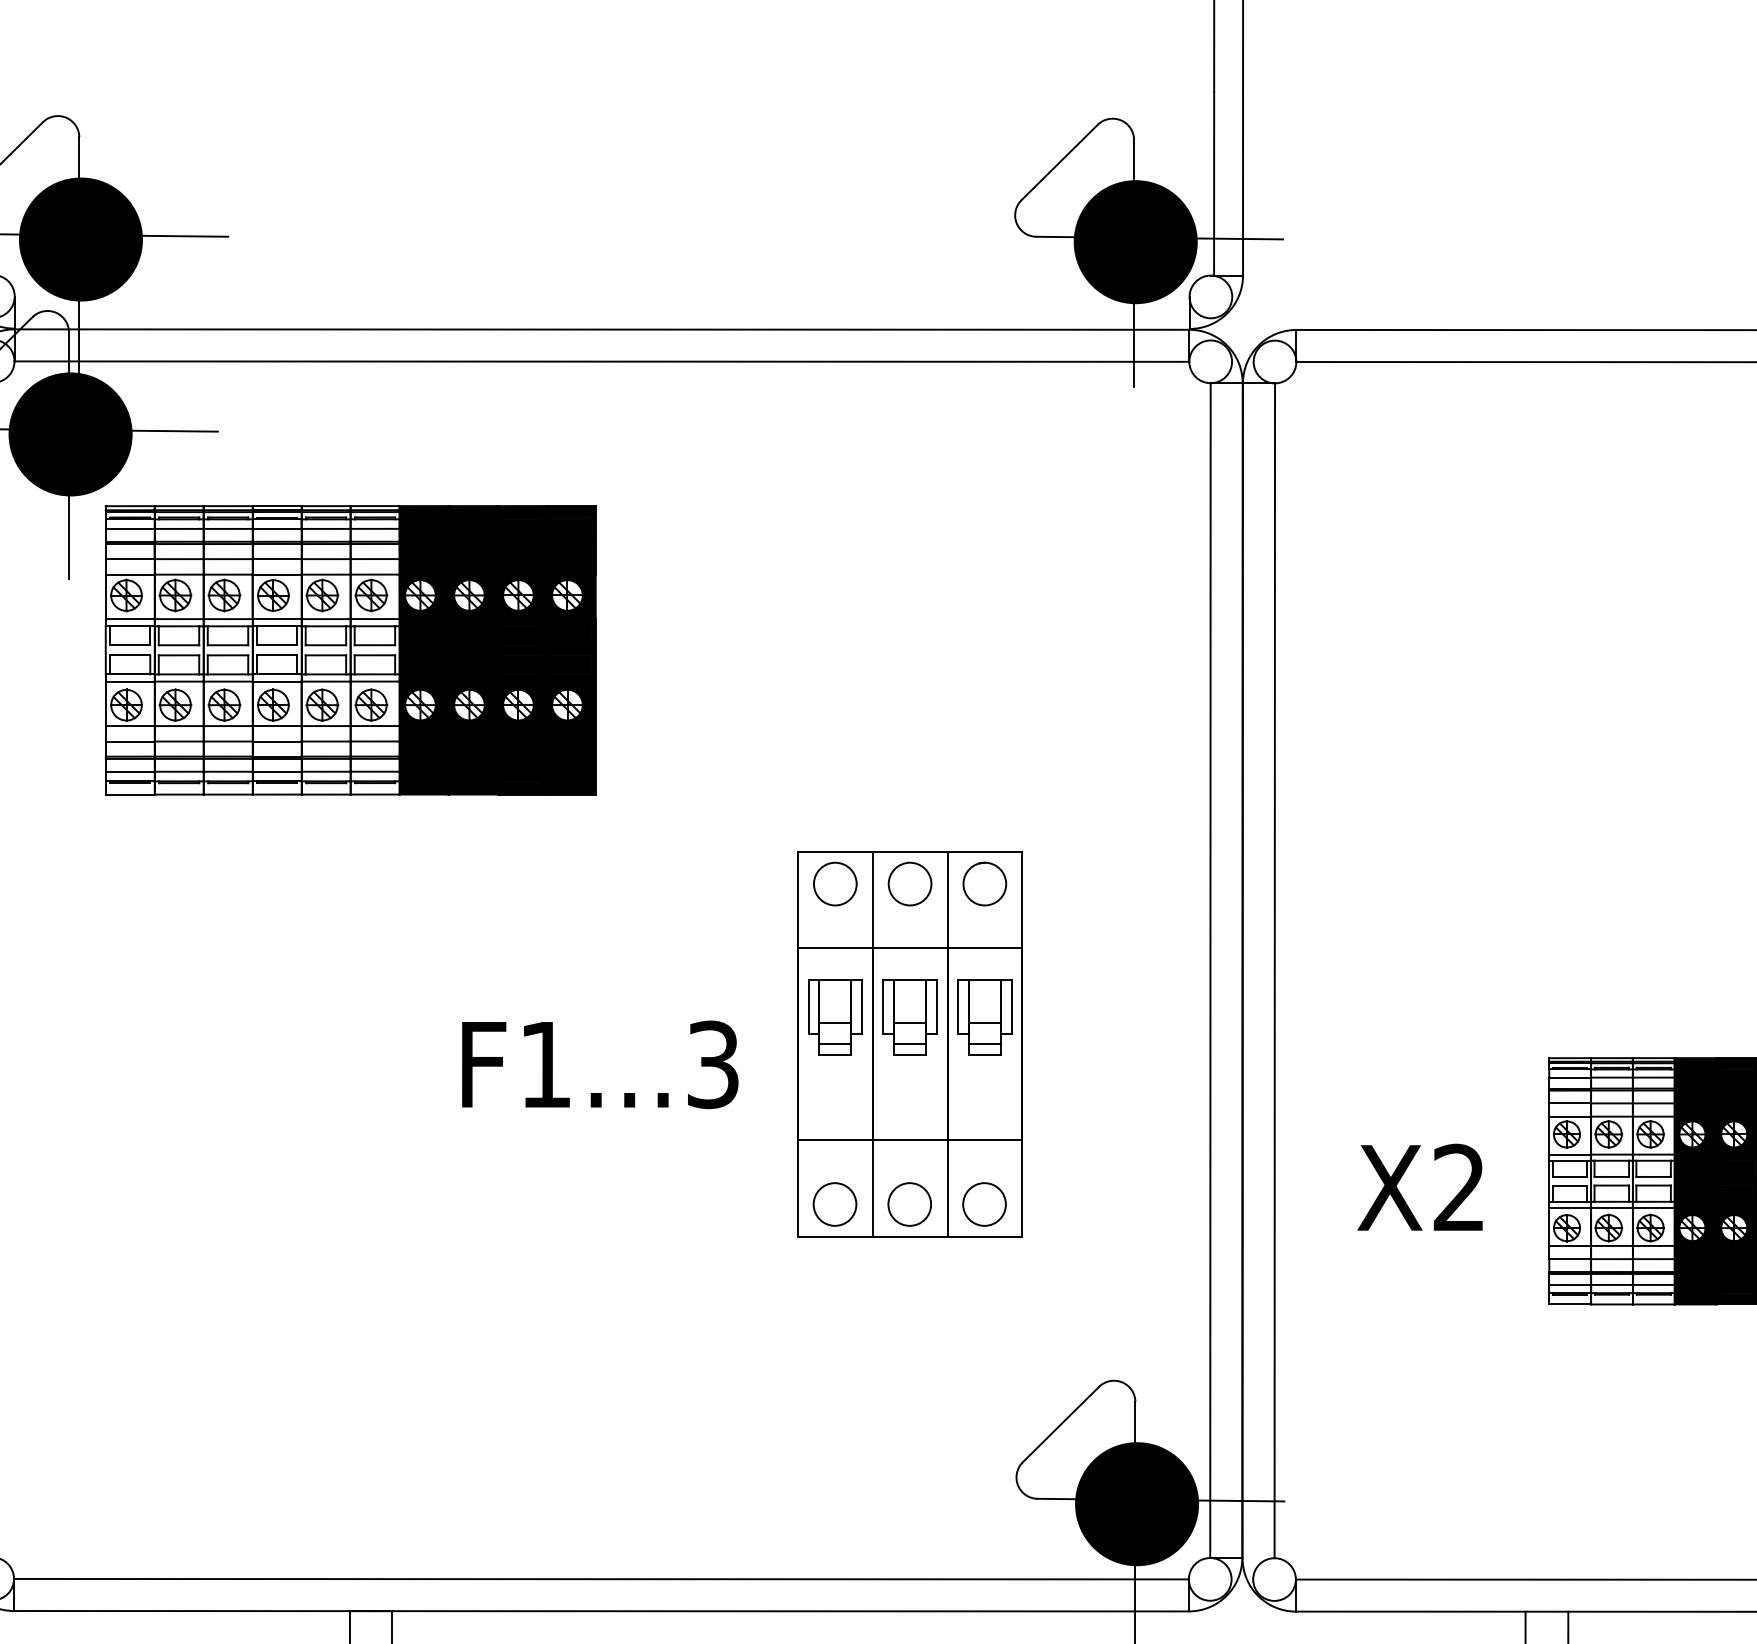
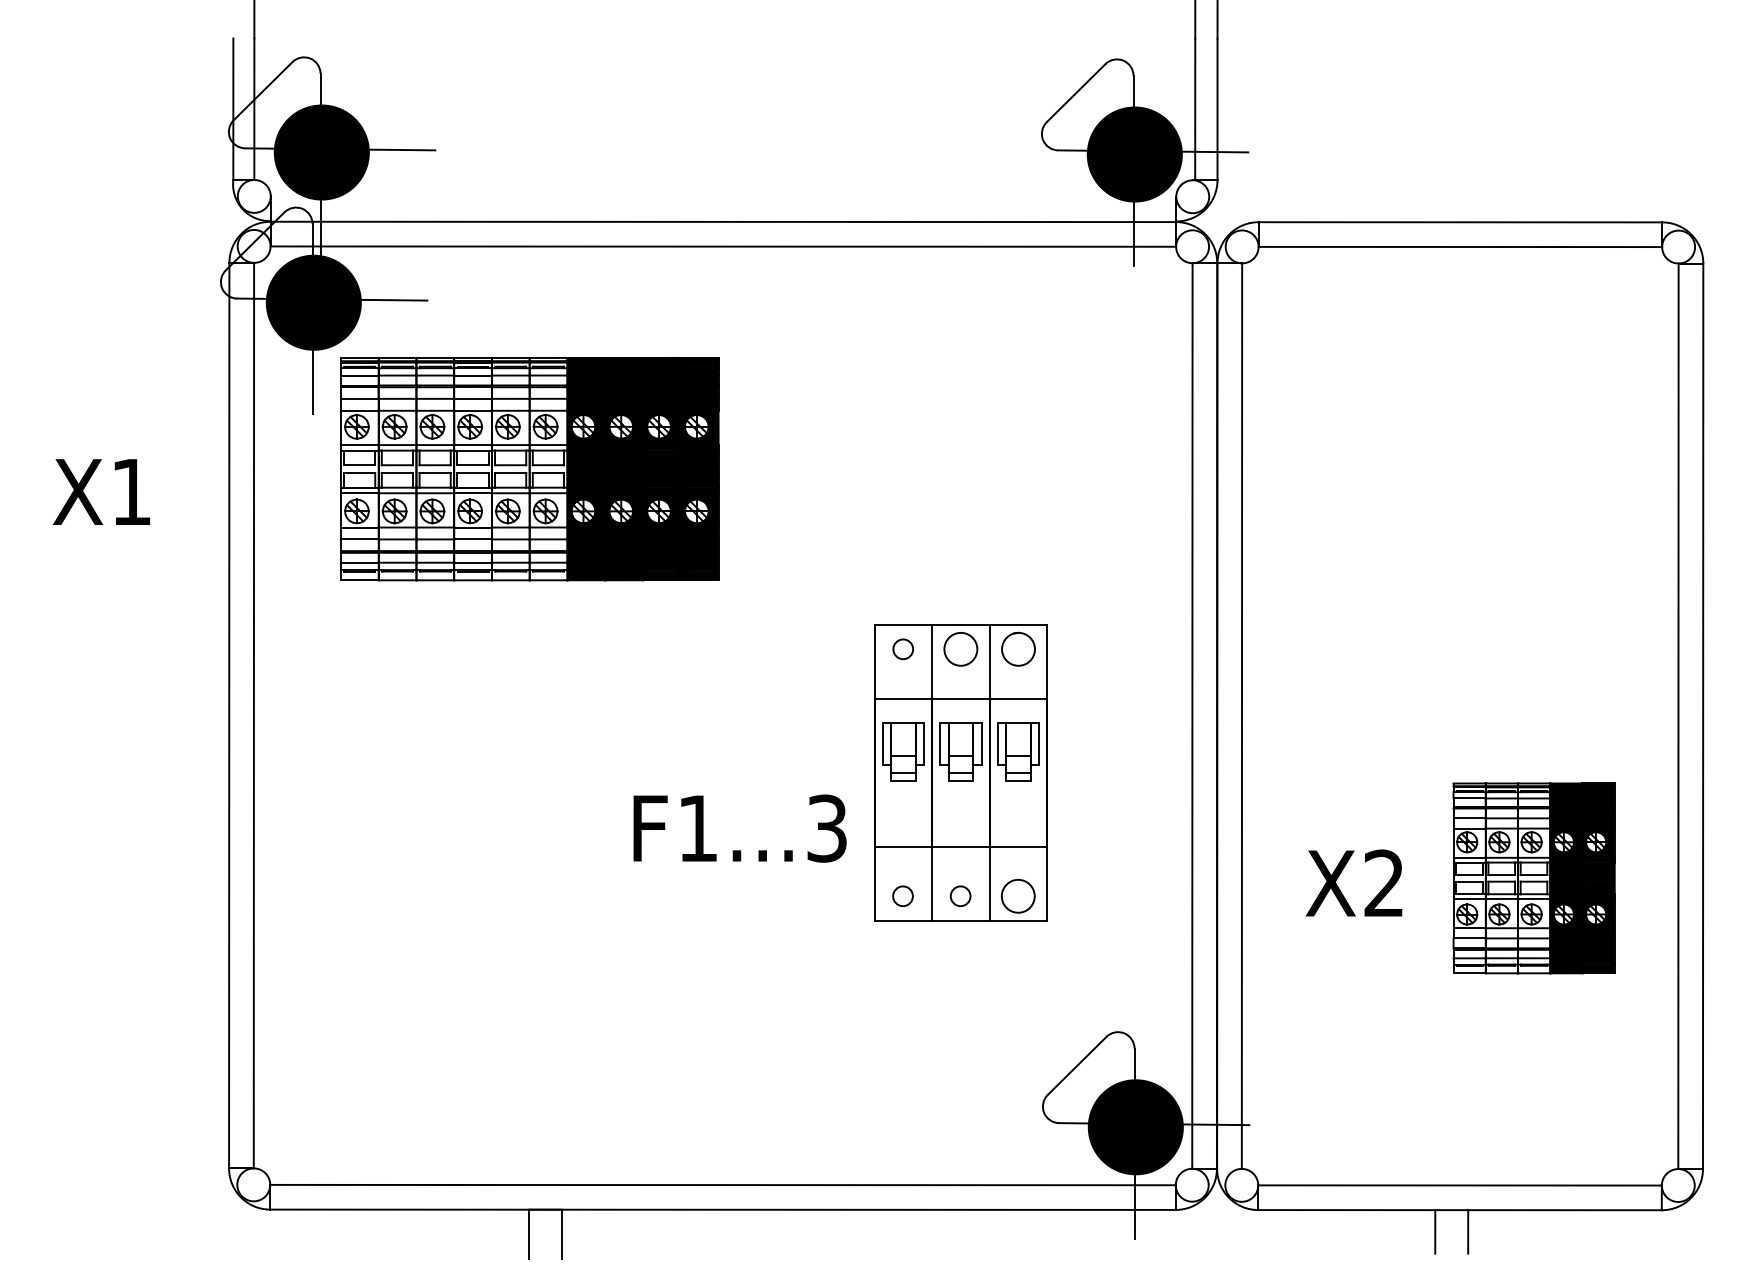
circle: (834, 883) -> (902, 648), size x0.6
text: (599, 1064) -> (739, 828), moved
circle: (834, 1203) -> (902, 895), size x0.6
circle: (909, 1203) -> (960, 895), size x0.6

